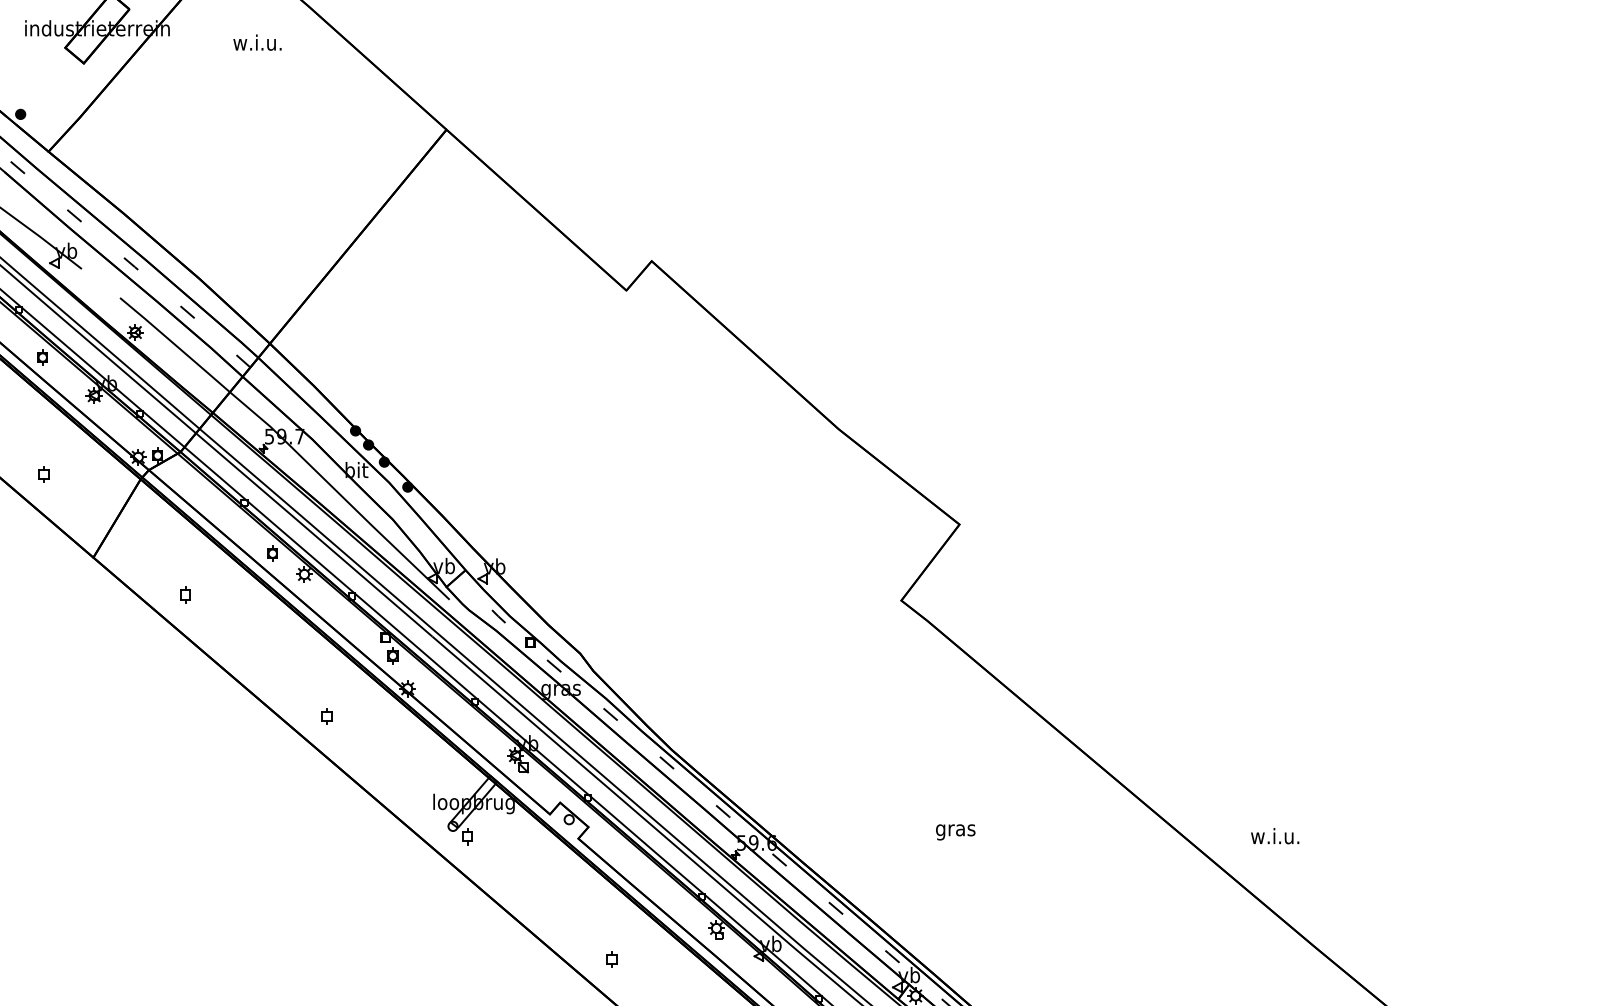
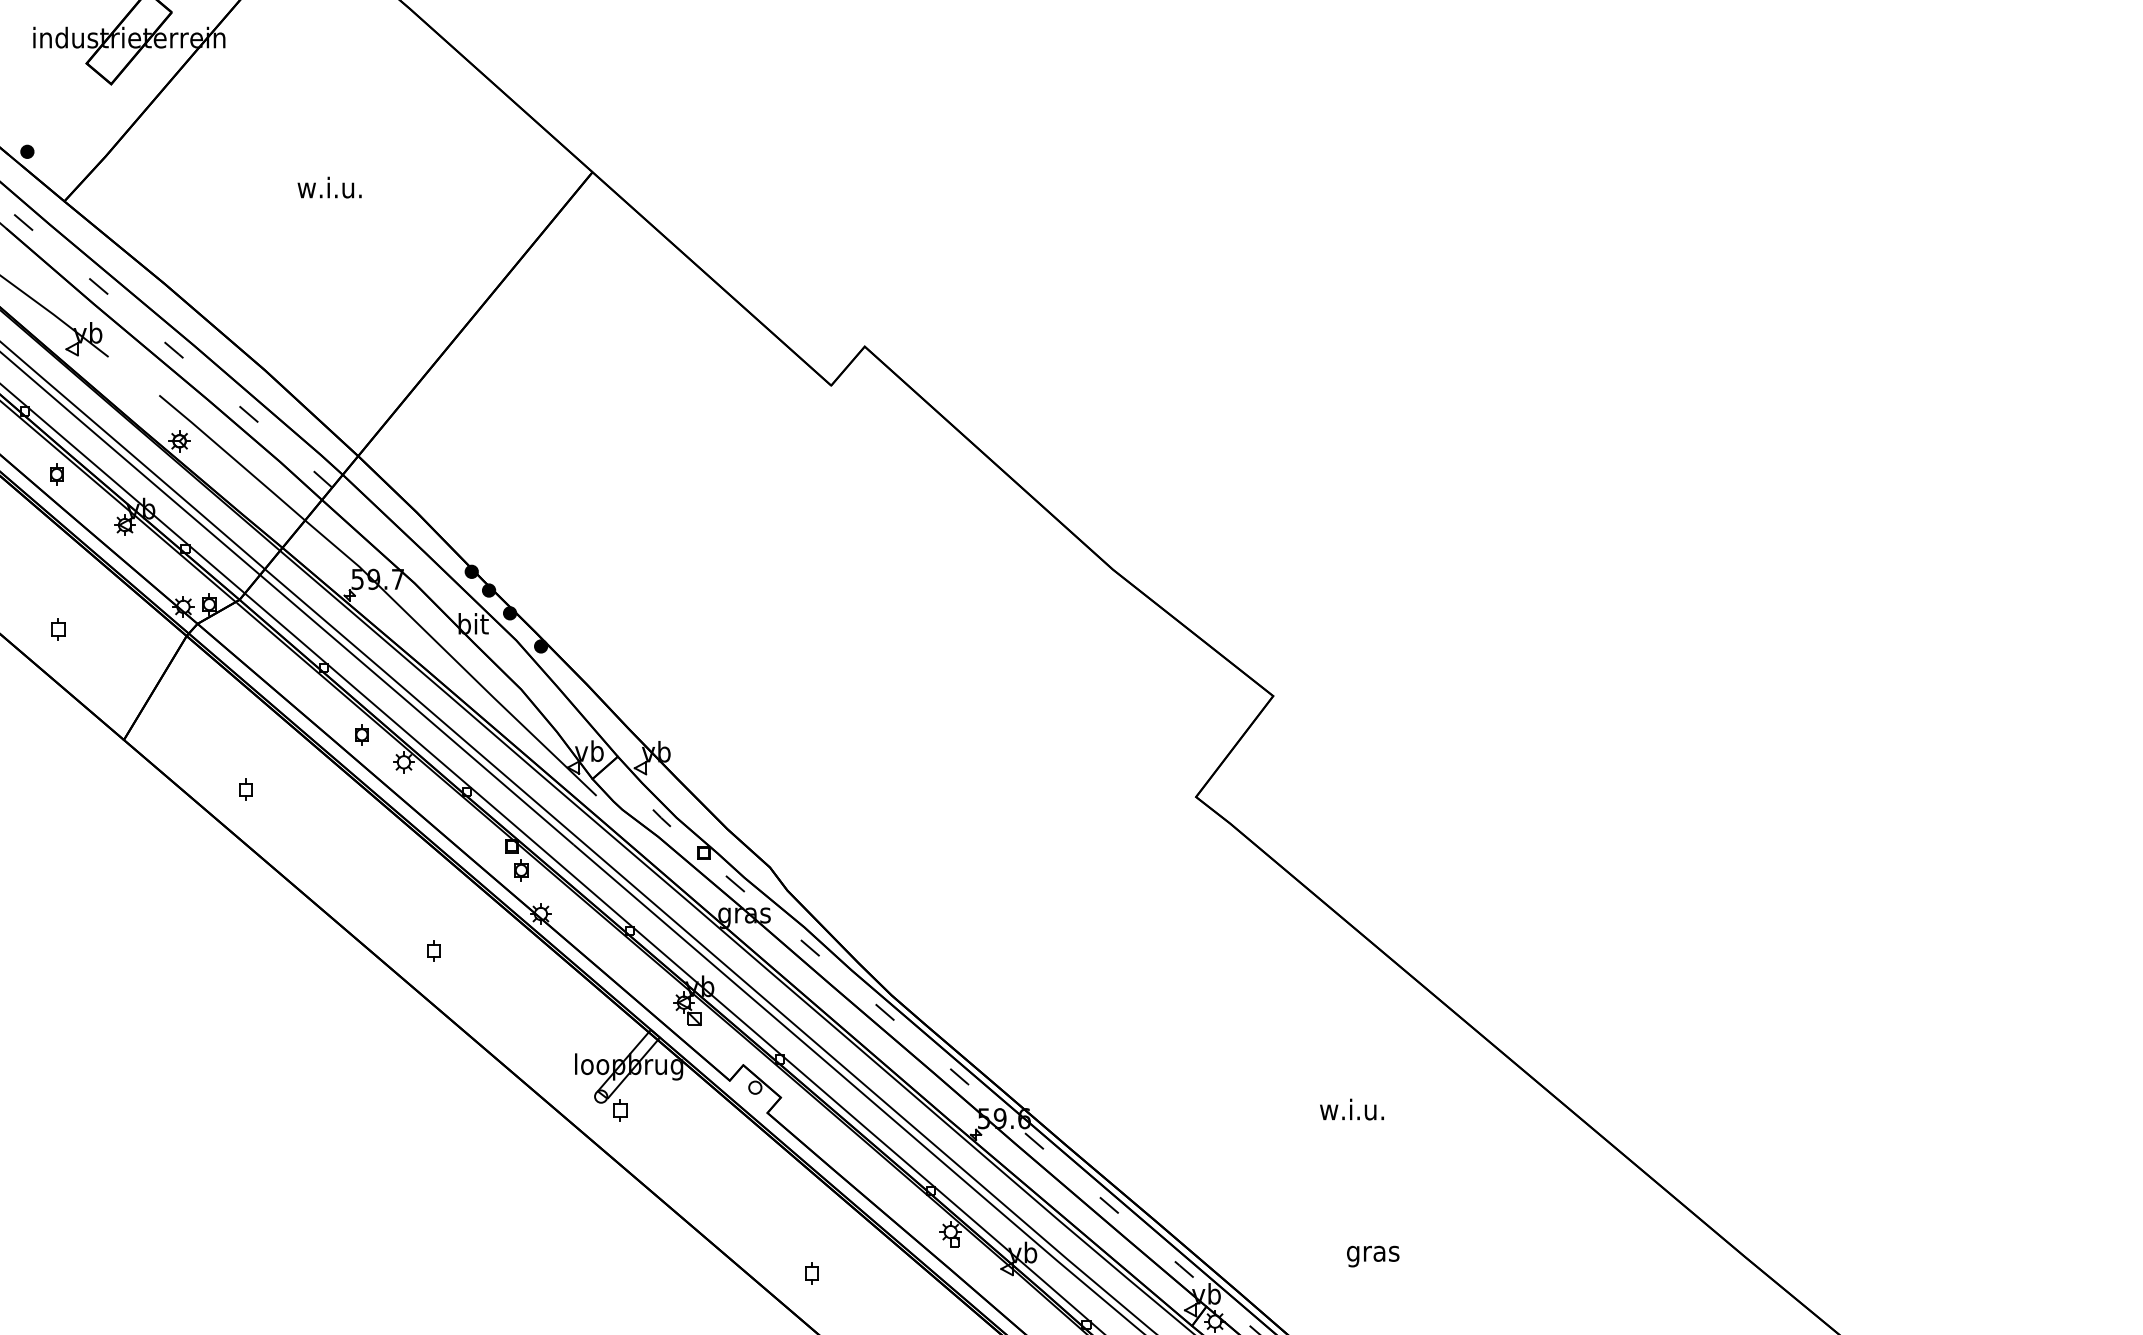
text: (257, 42) -> (329, 187), moved
text: (955, 832) -> (1373, 1256), moved
text: (1274, 836) -> (1351, 1109), moved

